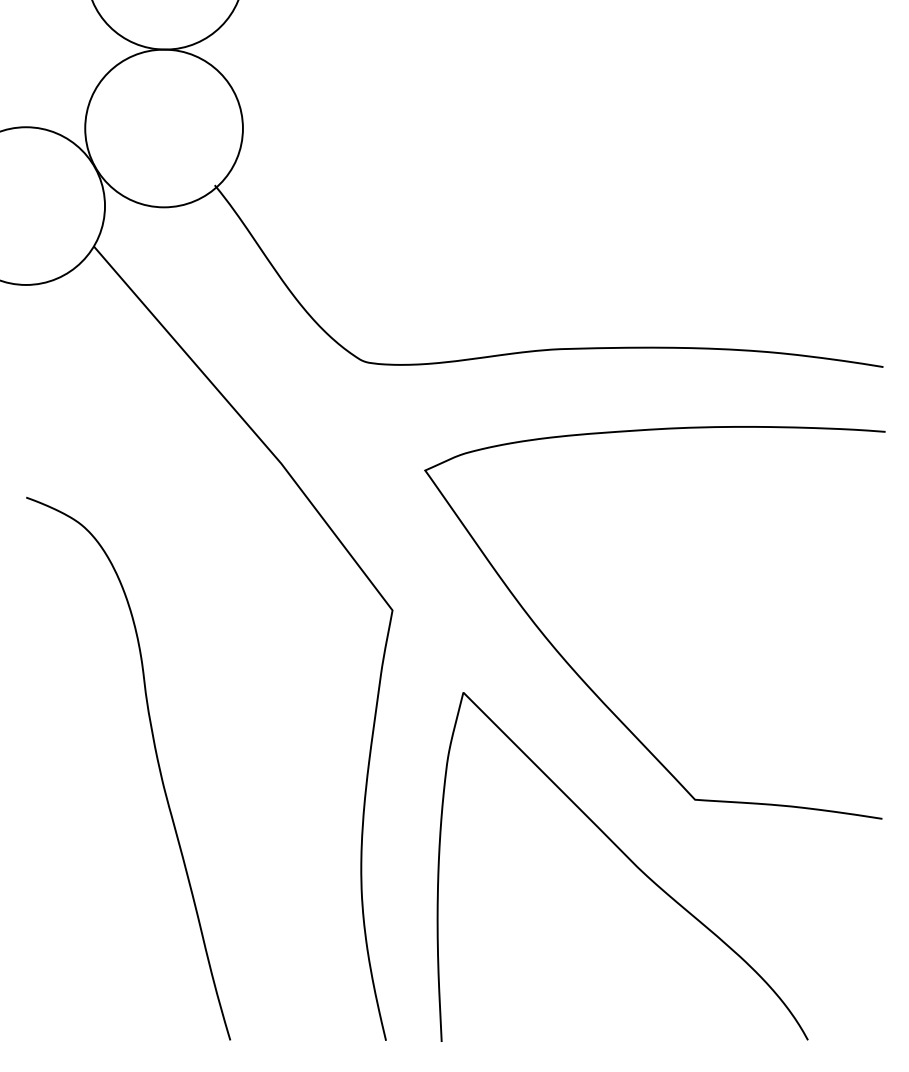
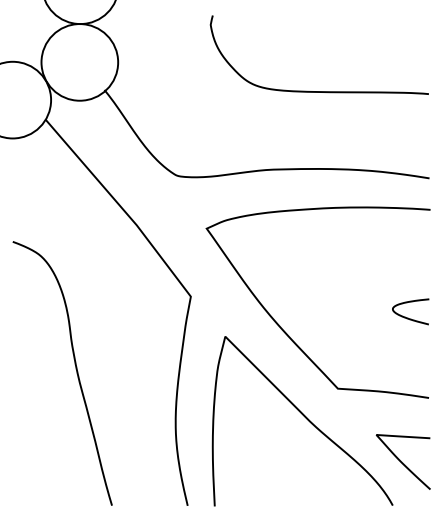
curve: (655, 188) -> (318, 91), added
curve: (840, 653) -> (408, 317), added
curve: (827, 949) -> (402, 461), added

